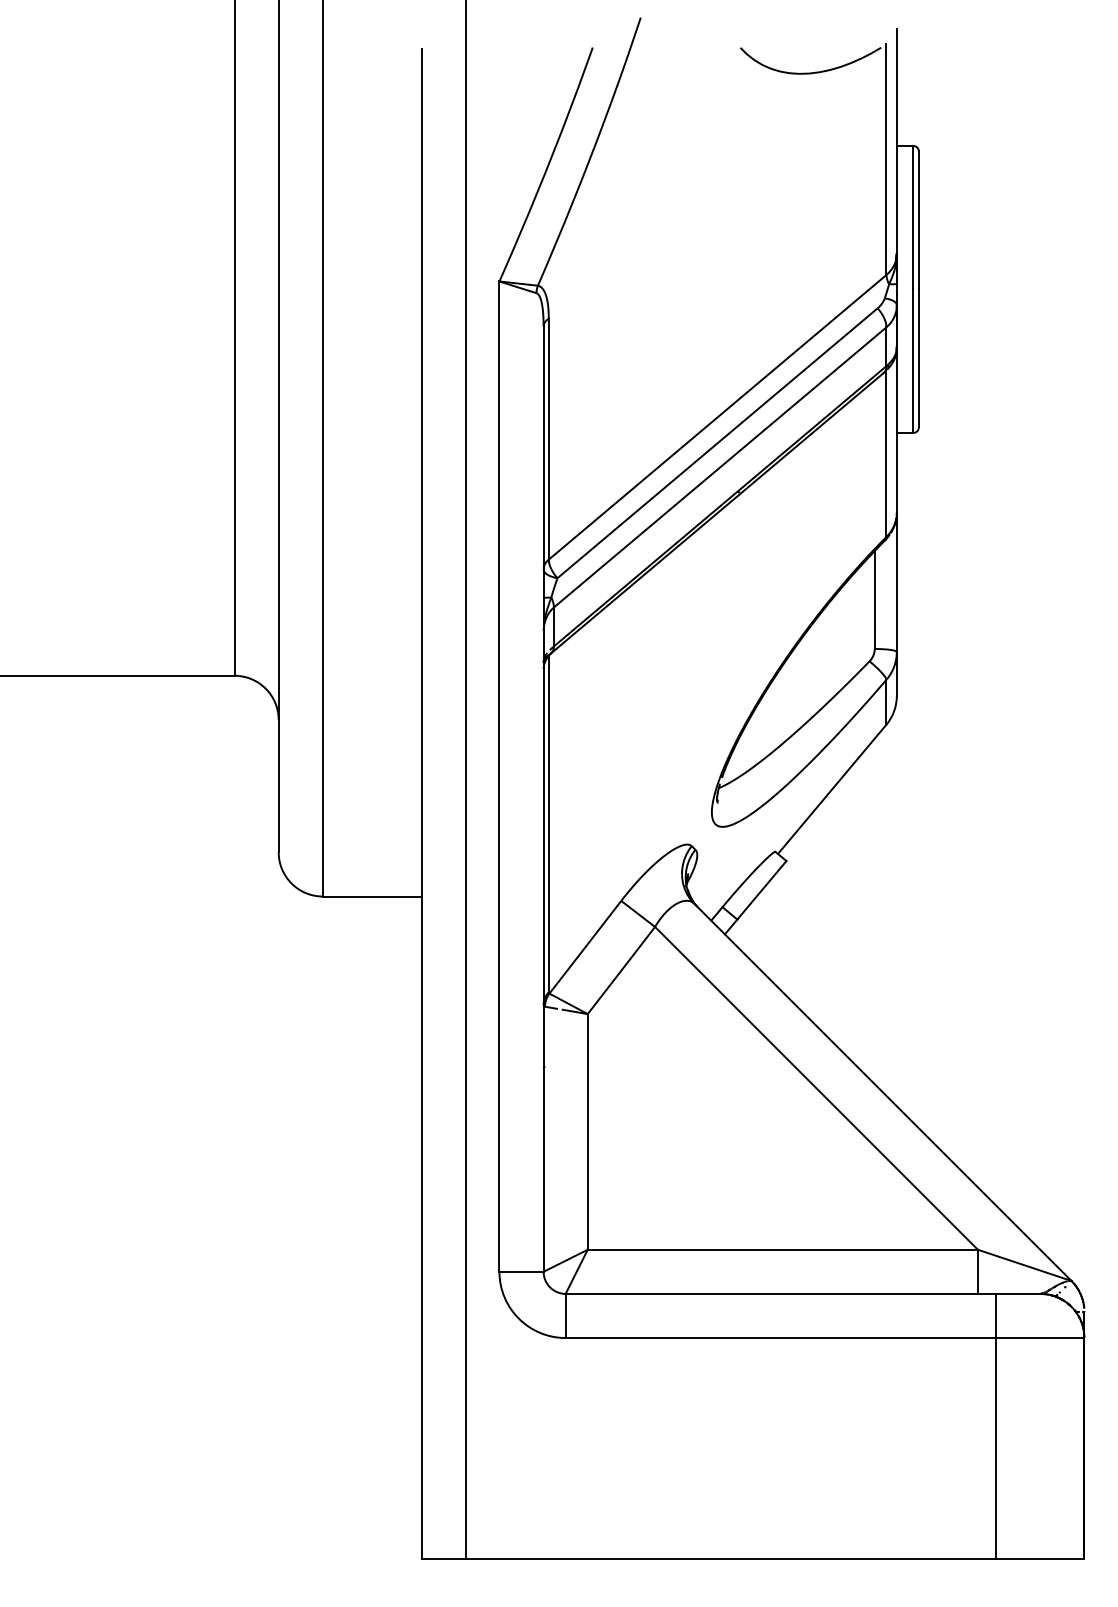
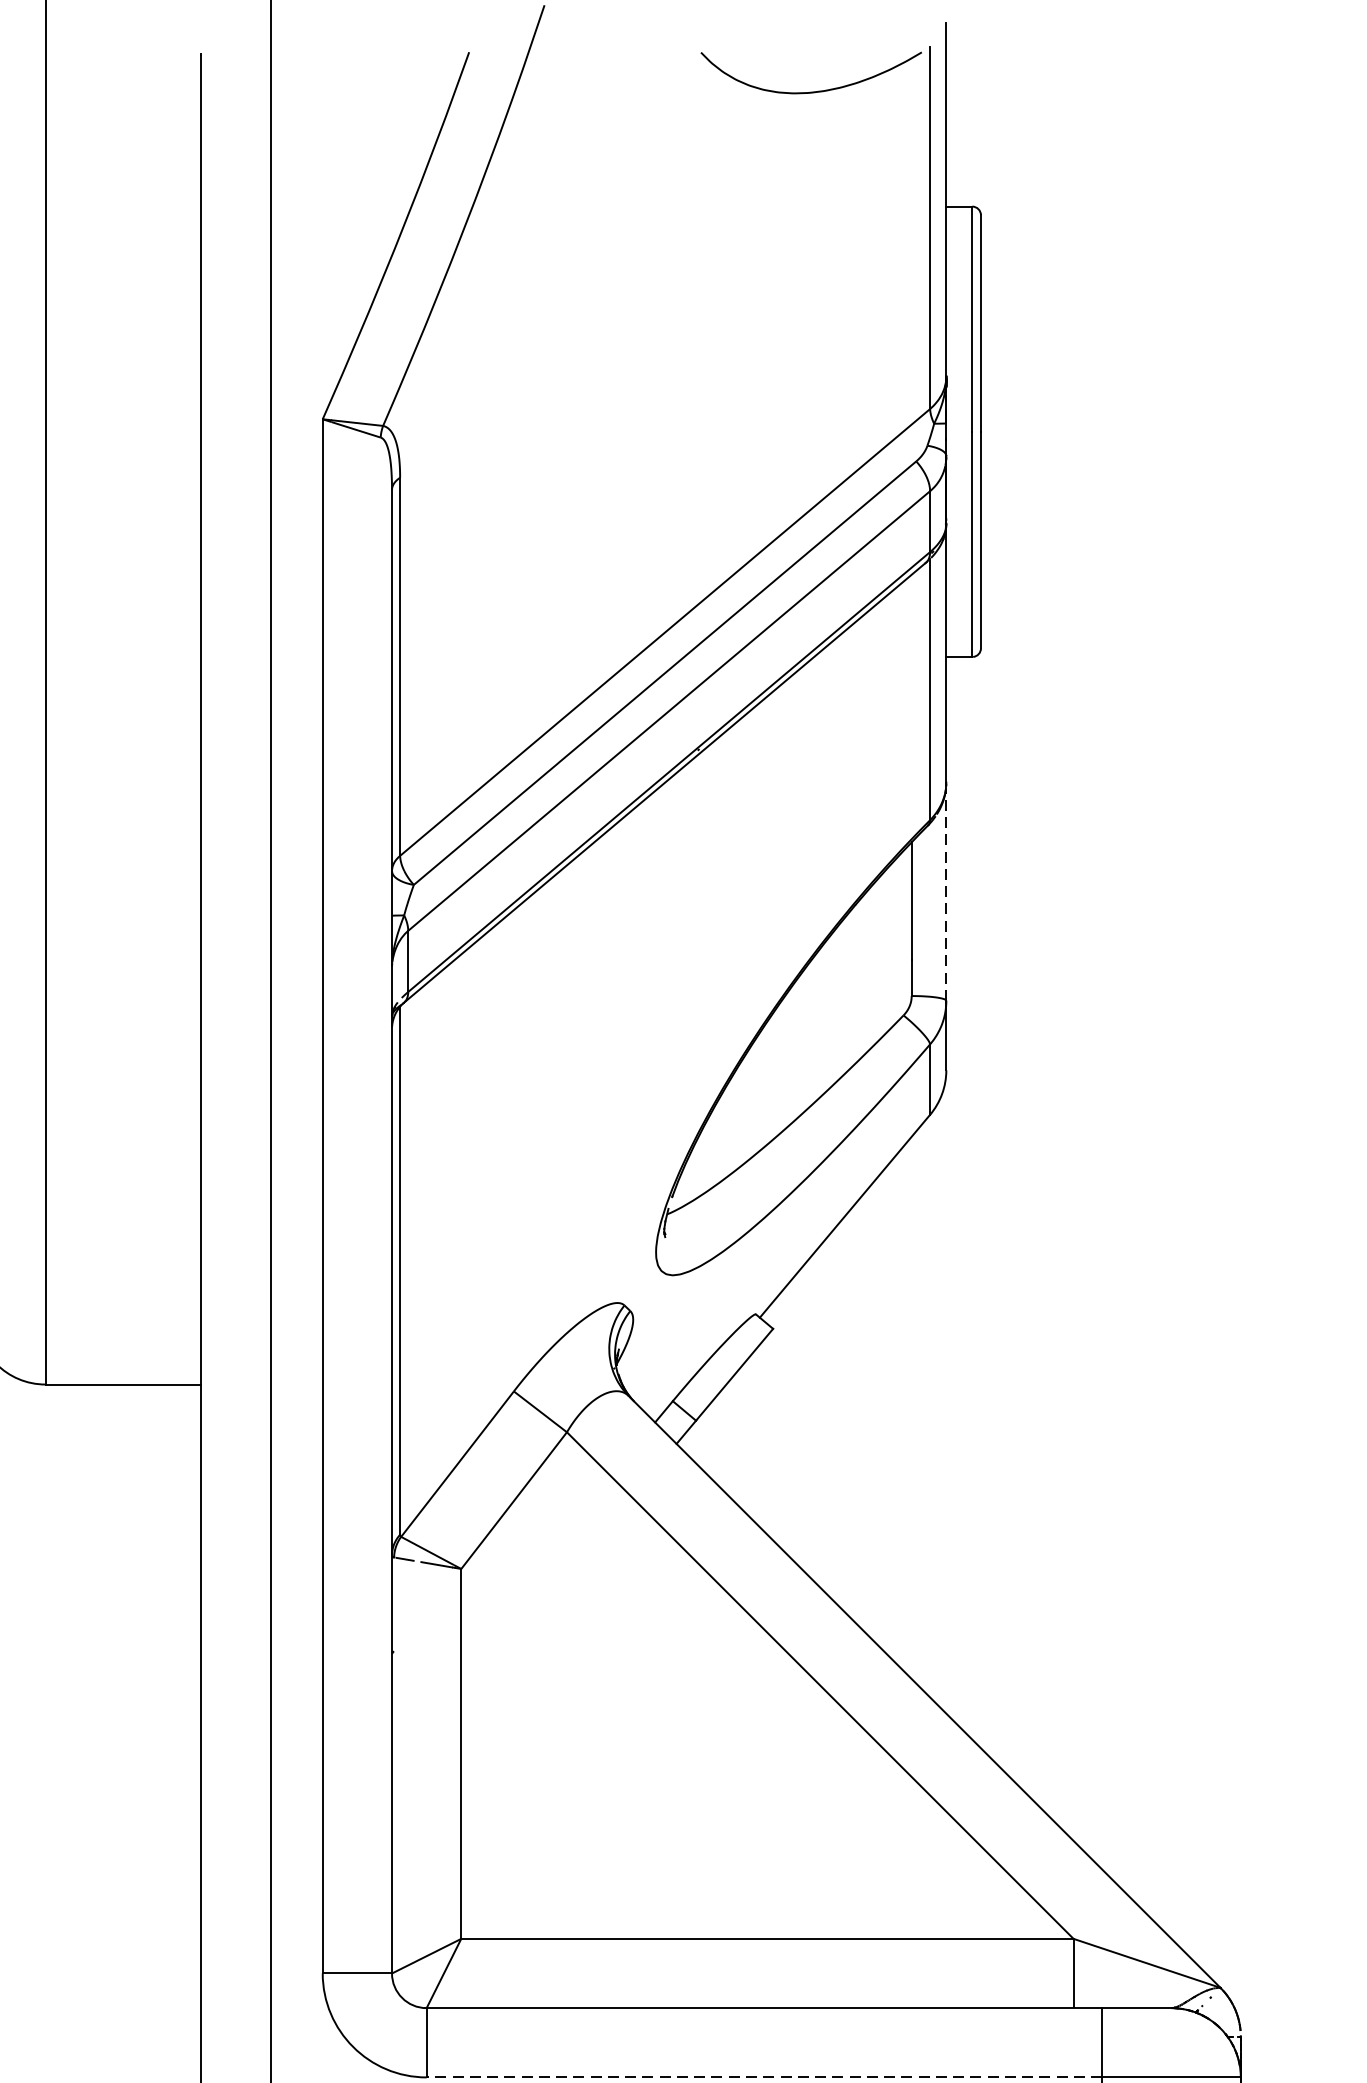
line: (896, 582) -> (945, 891), solid -> dashed
line: (780, 1338) -> (763, 2078), solid -> dashed

